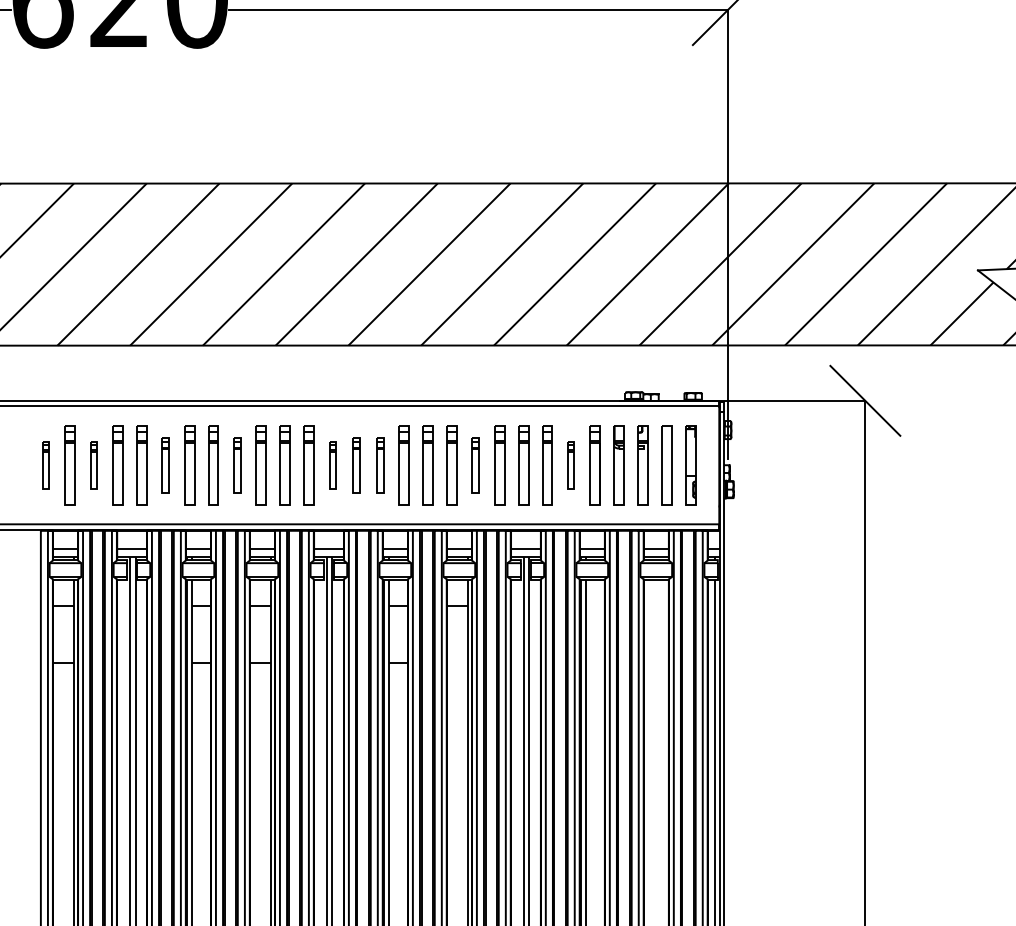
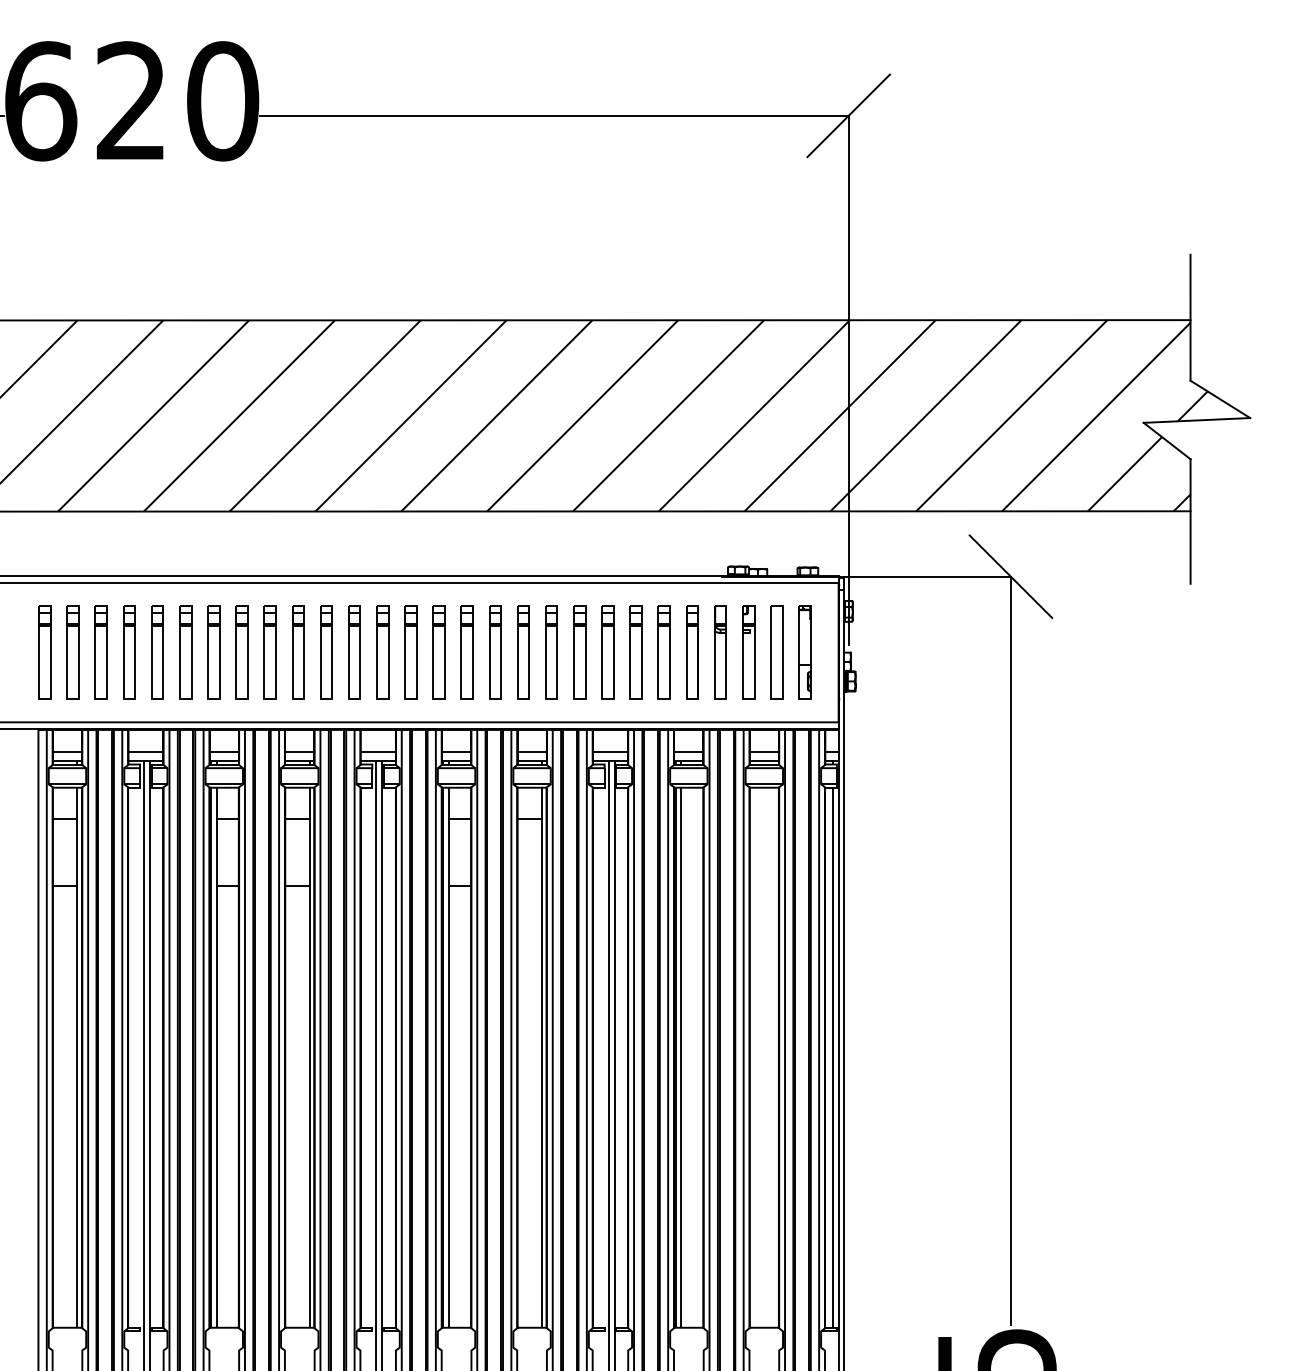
part: (46, 465) -> (44, 652), size x1.67
part: (93, 465) -> (100, 652), size x1.67
part: (165, 465) -> (185, 652), size x1.43
part: (236, 465) -> (269, 652), size x1.43
part: (332, 465) -> (382, 652), size x1.67
part: (356, 465) -> (410, 652), size x1.43
part: (380, 465) -> (438, 652), size x1.43
part: (475, 465) -> (551, 652), size x1.43
part: (570, 465) -> (663, 652), size x1.67

